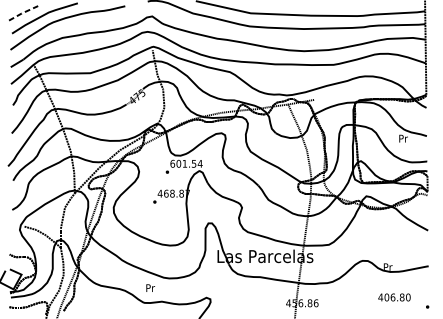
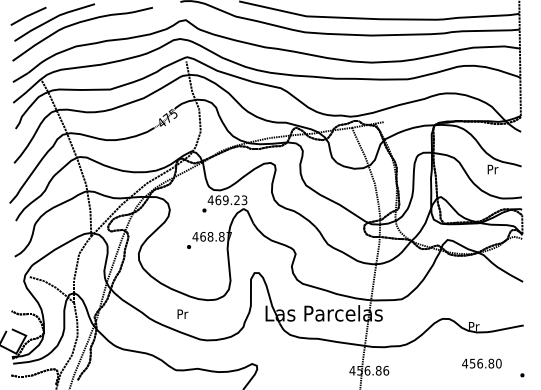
line: (22, 12) -> (27, 15), dashed -> solid
text: (186, 164) -> (227, 200), 601.54 -> 469.23
text: (150, 287) -> (182, 313), moved
text: (386, 297) -> (472, 363), 406.80 -> 456.80

